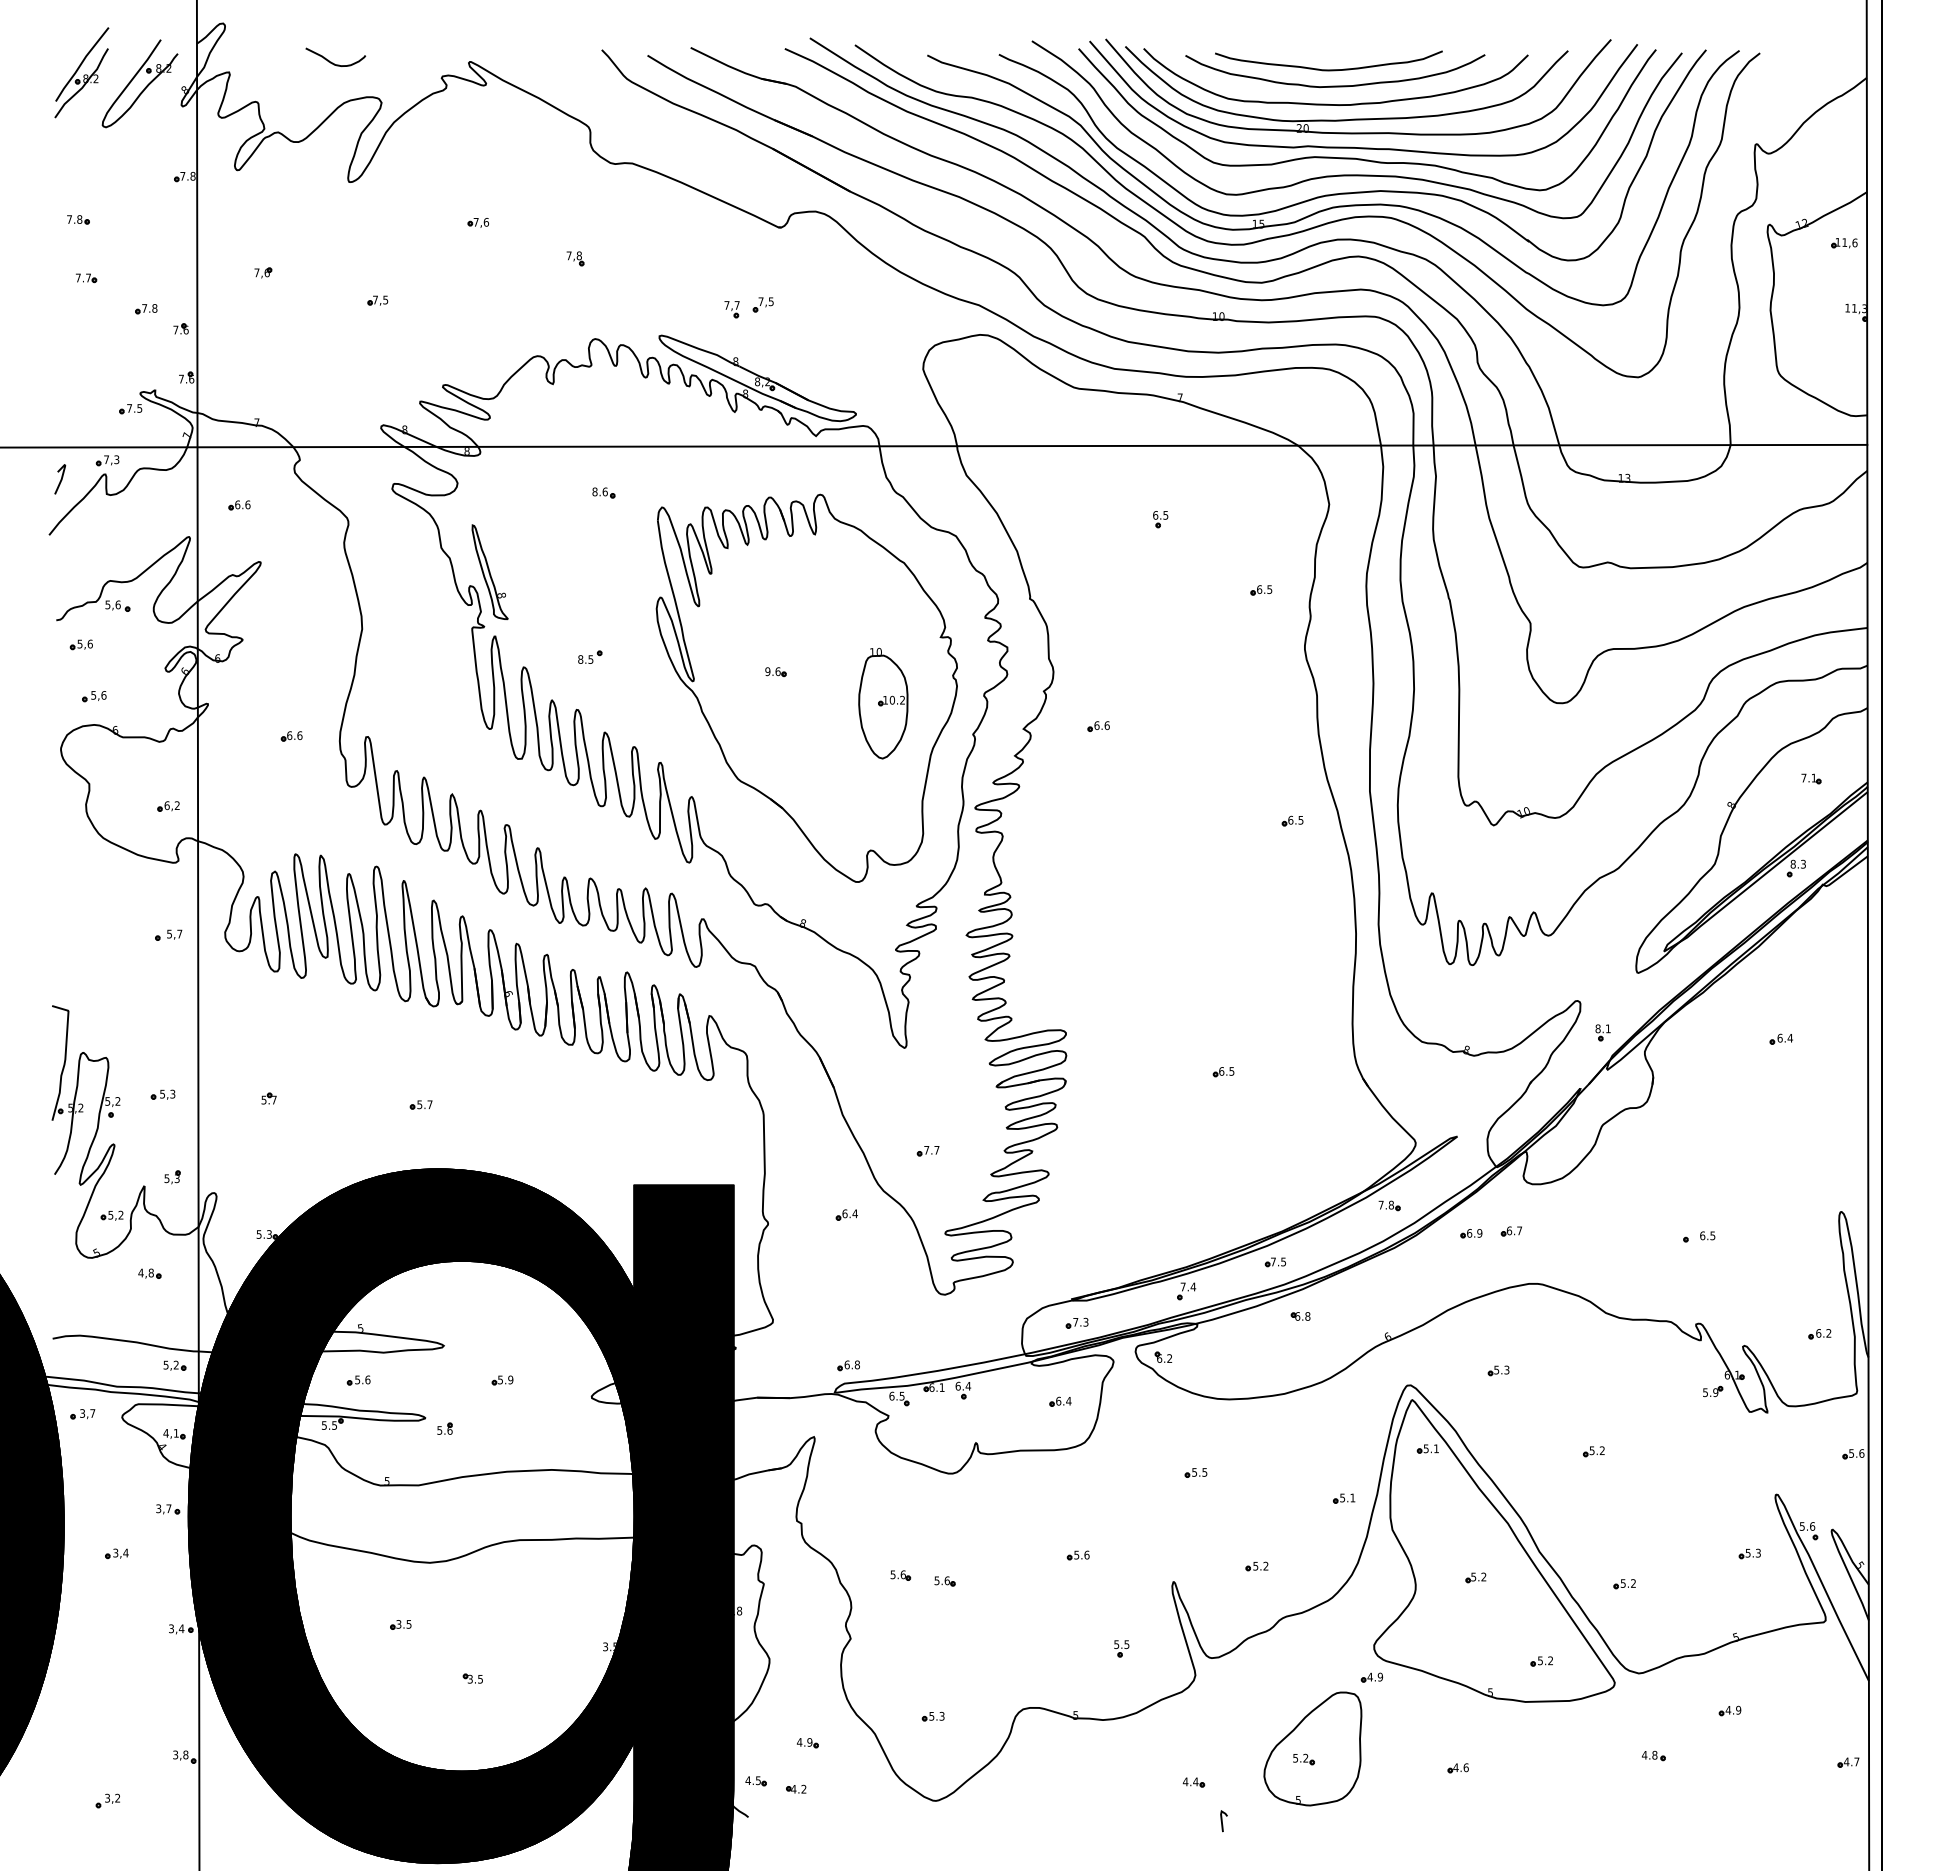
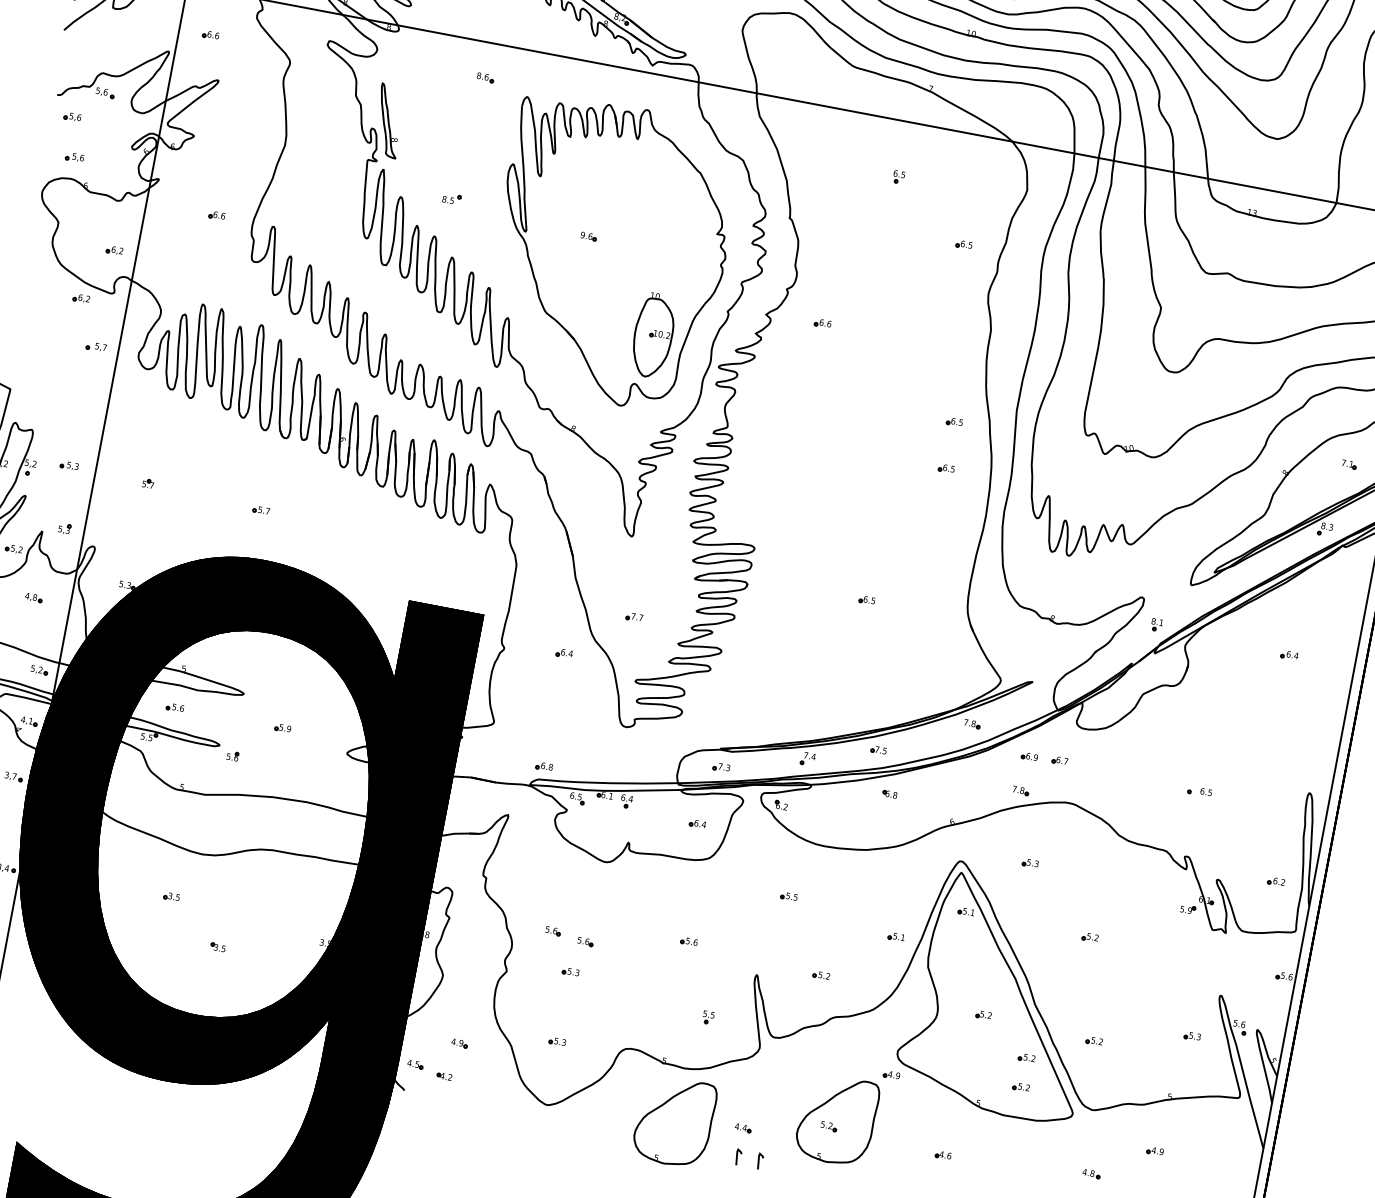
part: (883, 703) -> (653, 335), moved
part: (137, 876) -> (81, 298), added
part: (1293, 882) -> (946, 468), added
part: (1468, 1279) -> (1020, 790), added
part: (1541, 1622) -> (1026, 1057), added
part: (932, 1623) -> (570, 971), added
part: (1103, 1790) -> (674, 1121), added
line: (1193, 1821) -> (737, 1157), added

